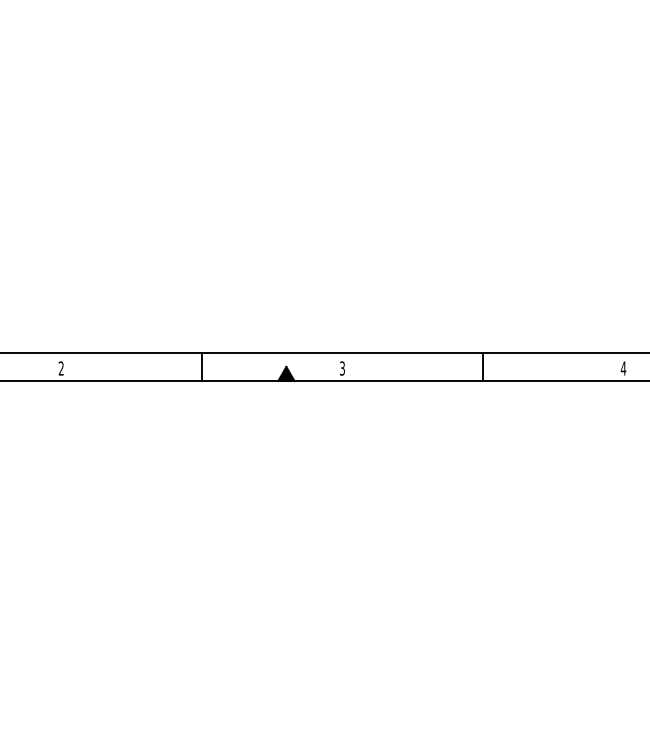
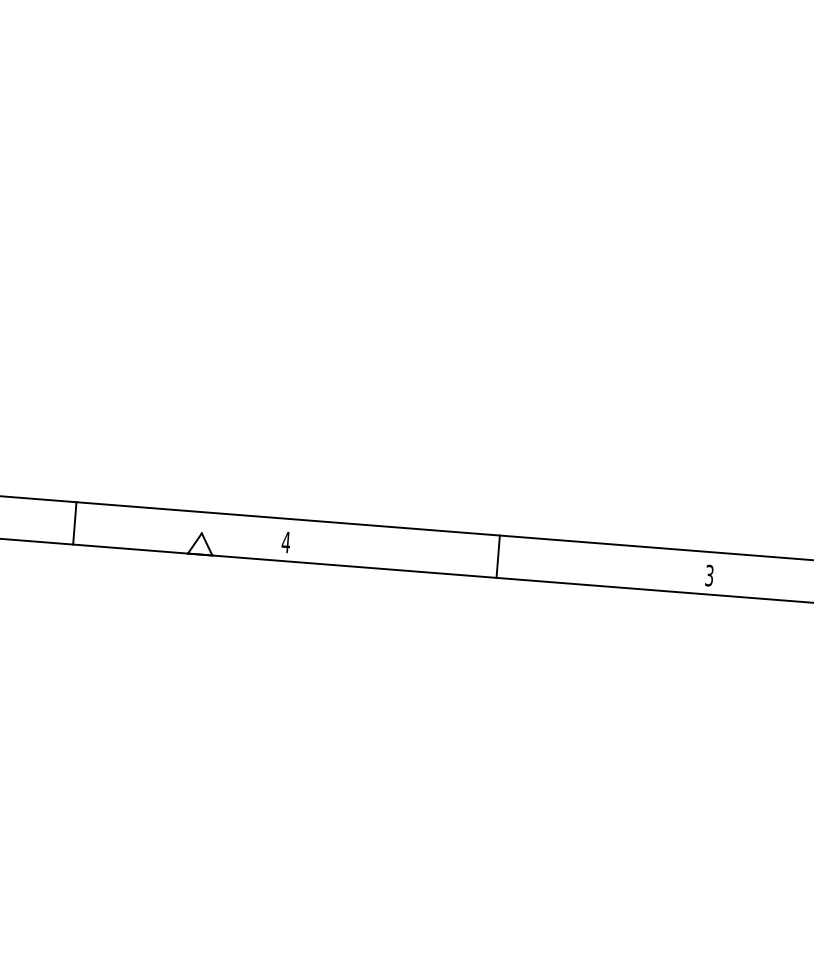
text: (342, 368) -> (286, 542), 3 -> 4
text: (623, 368) -> (709, 575), 4 -> 3
fill: (286, 374) -> (201, 544), removed

